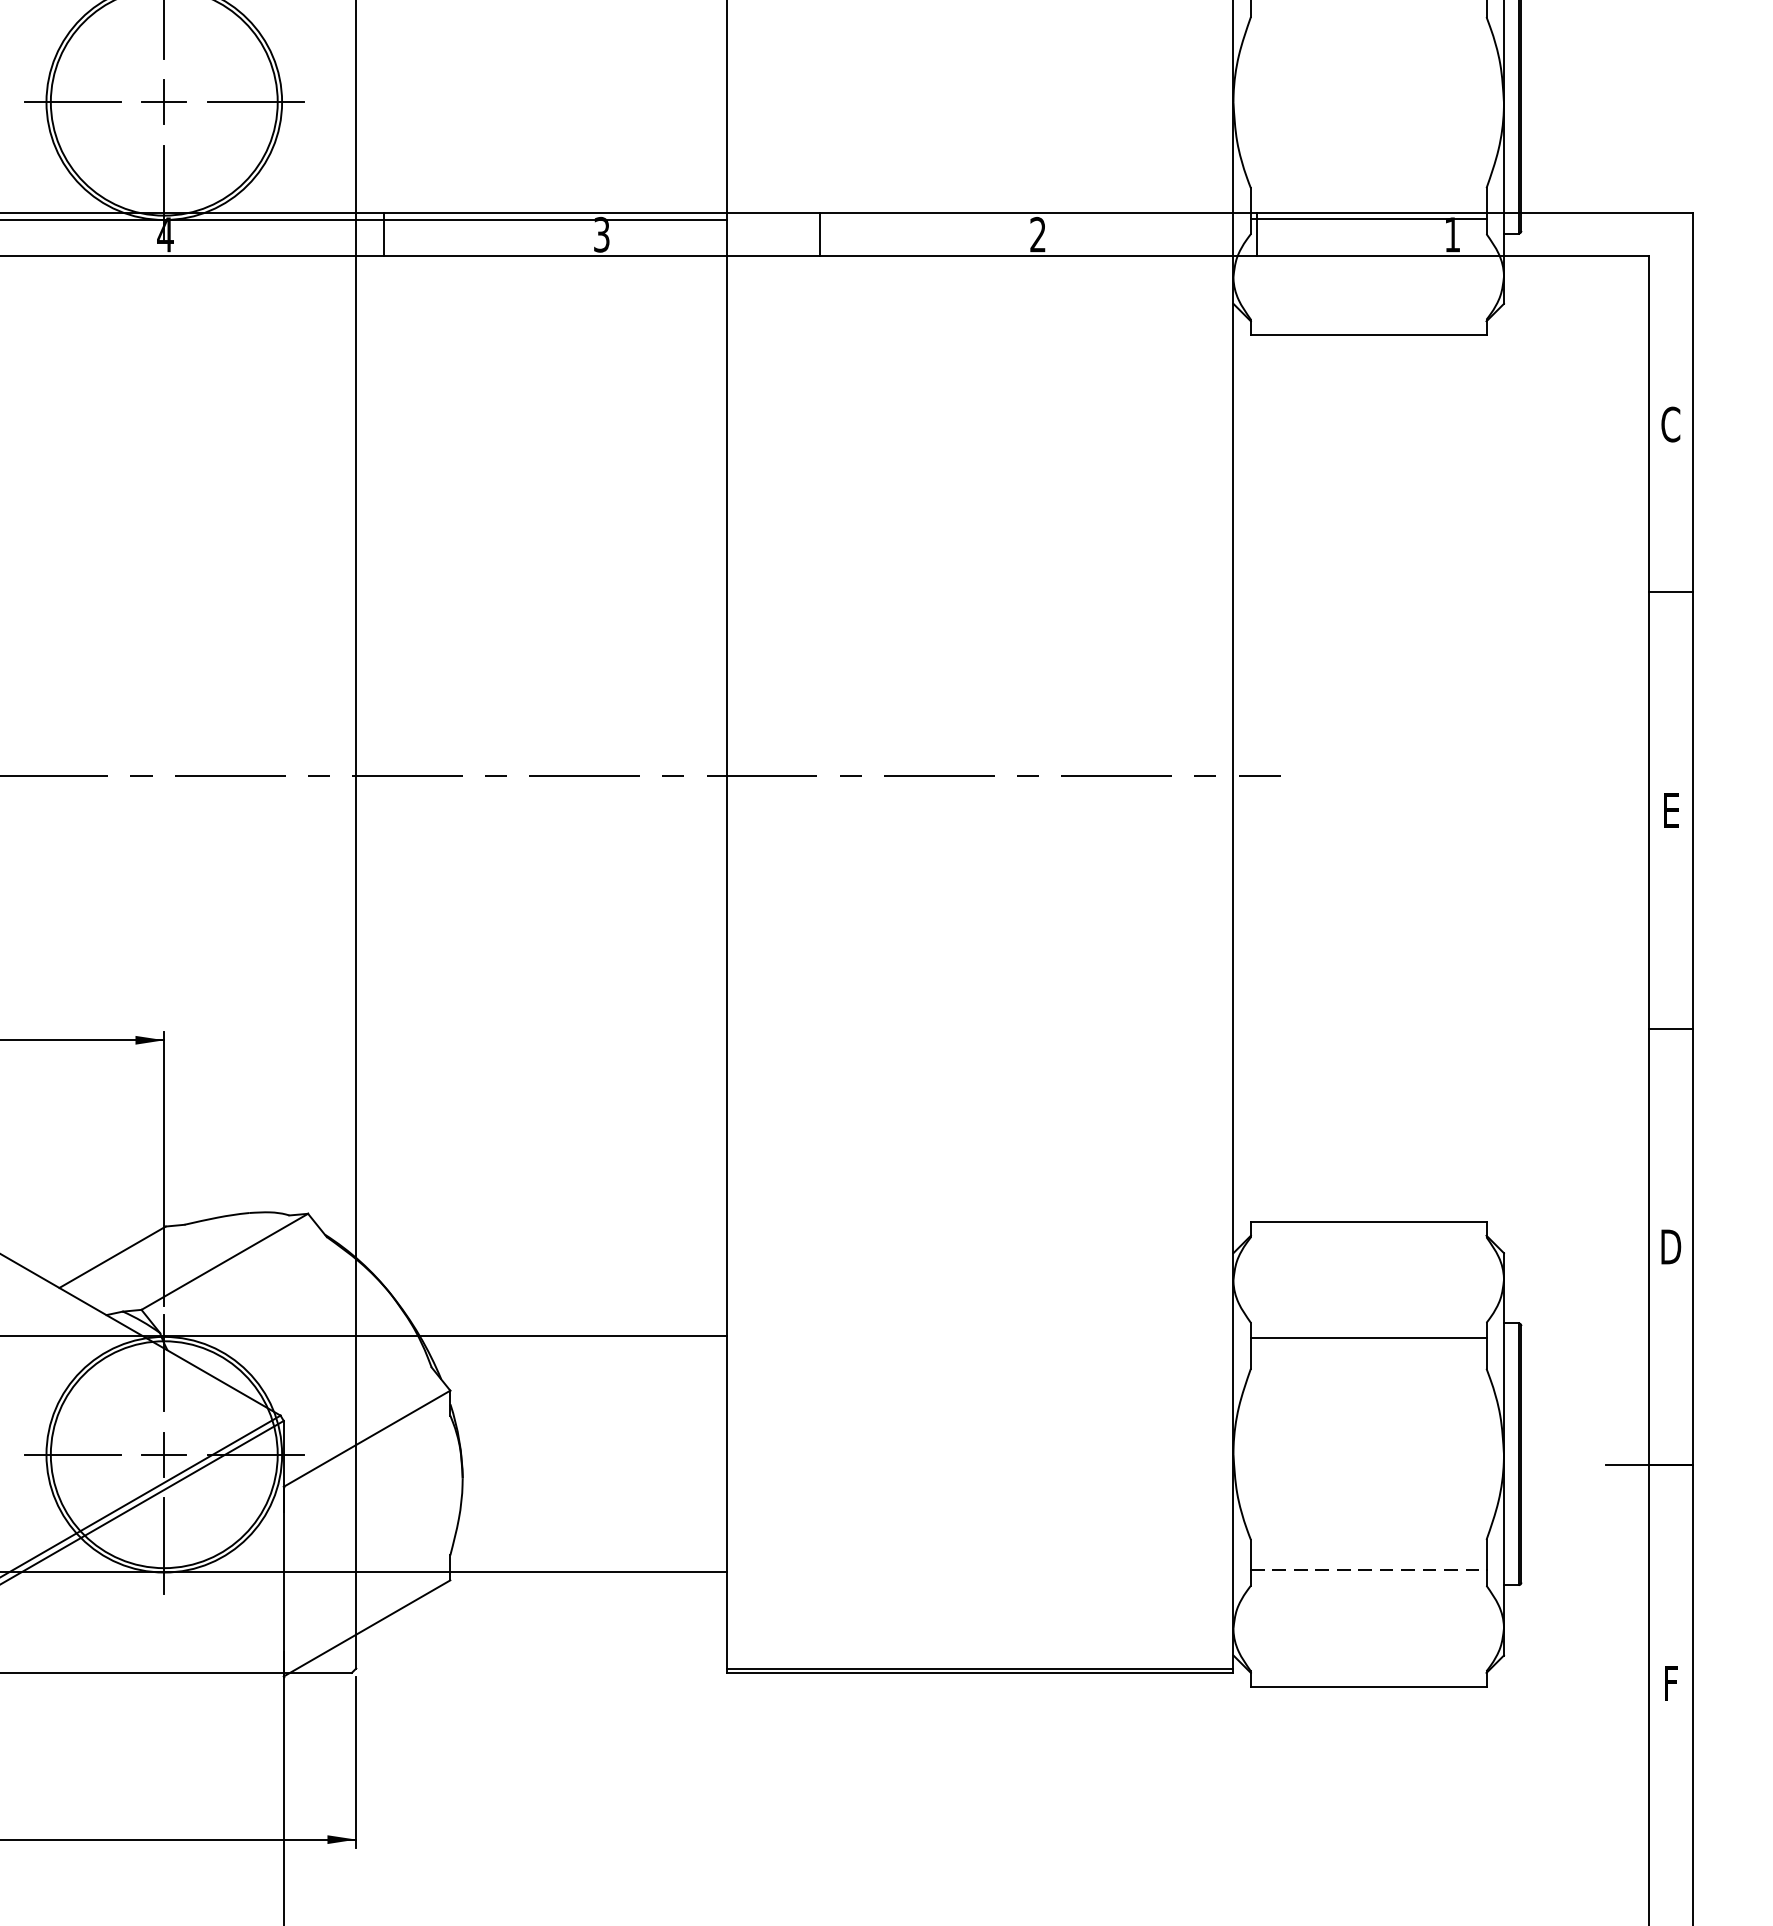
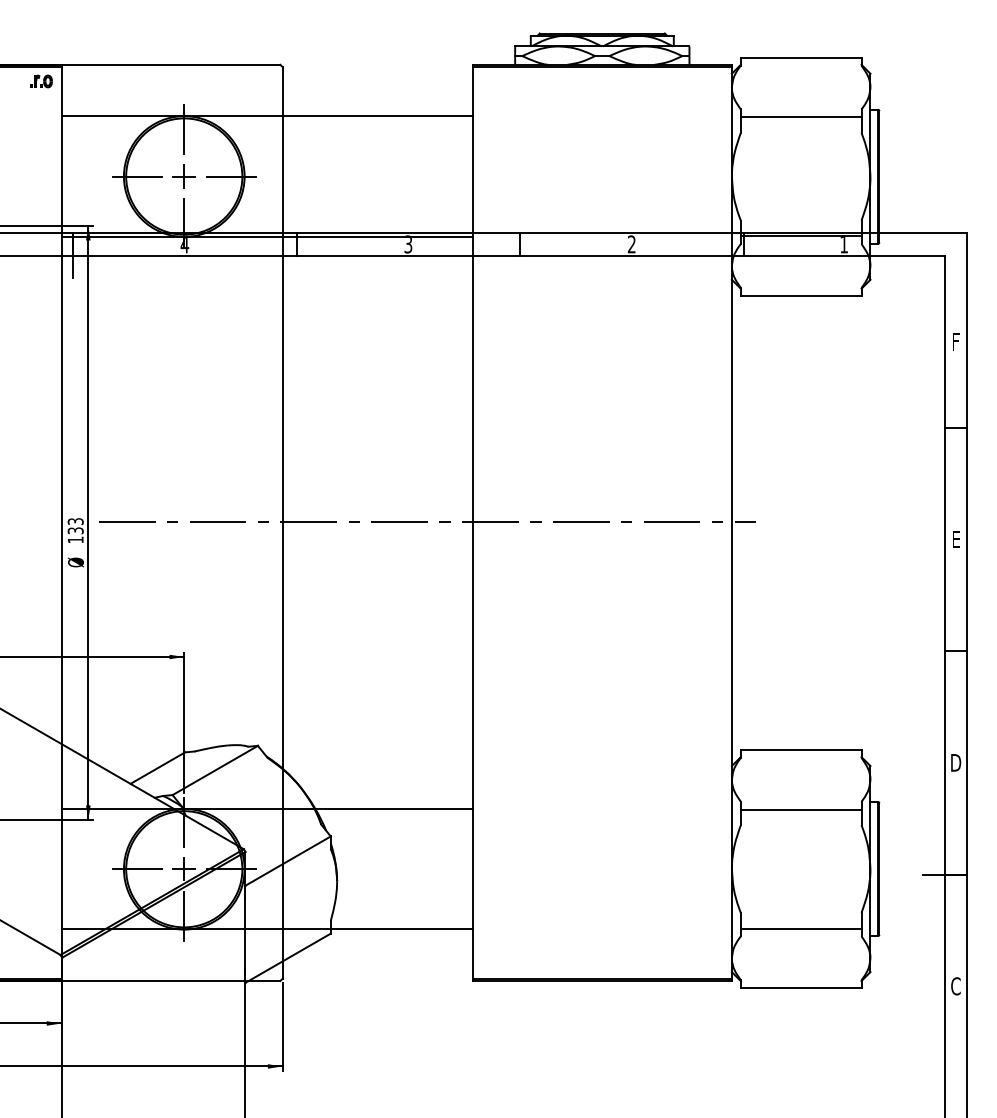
text: (1669, 424) -> (955, 341), C -> F
line: (1369, 1570) -> (801, 928), dashed -> solid
text: (1669, 1683) -> (955, 986), F -> C

